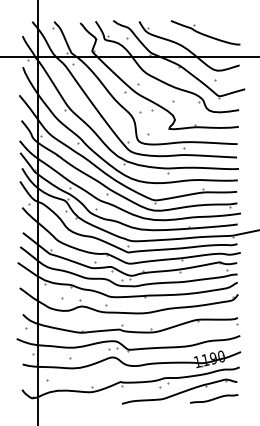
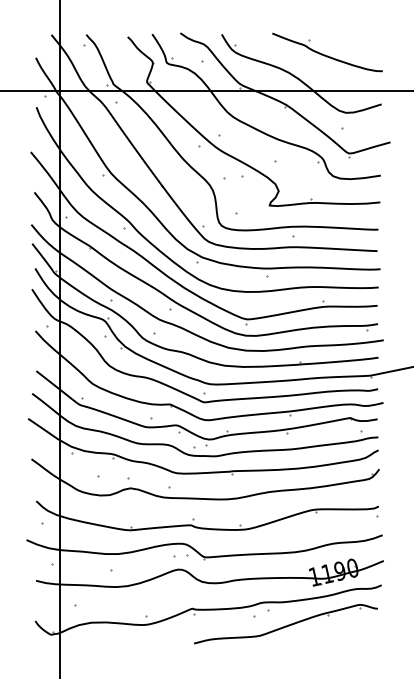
curve: (214, 398) -> (341, 634), removed

